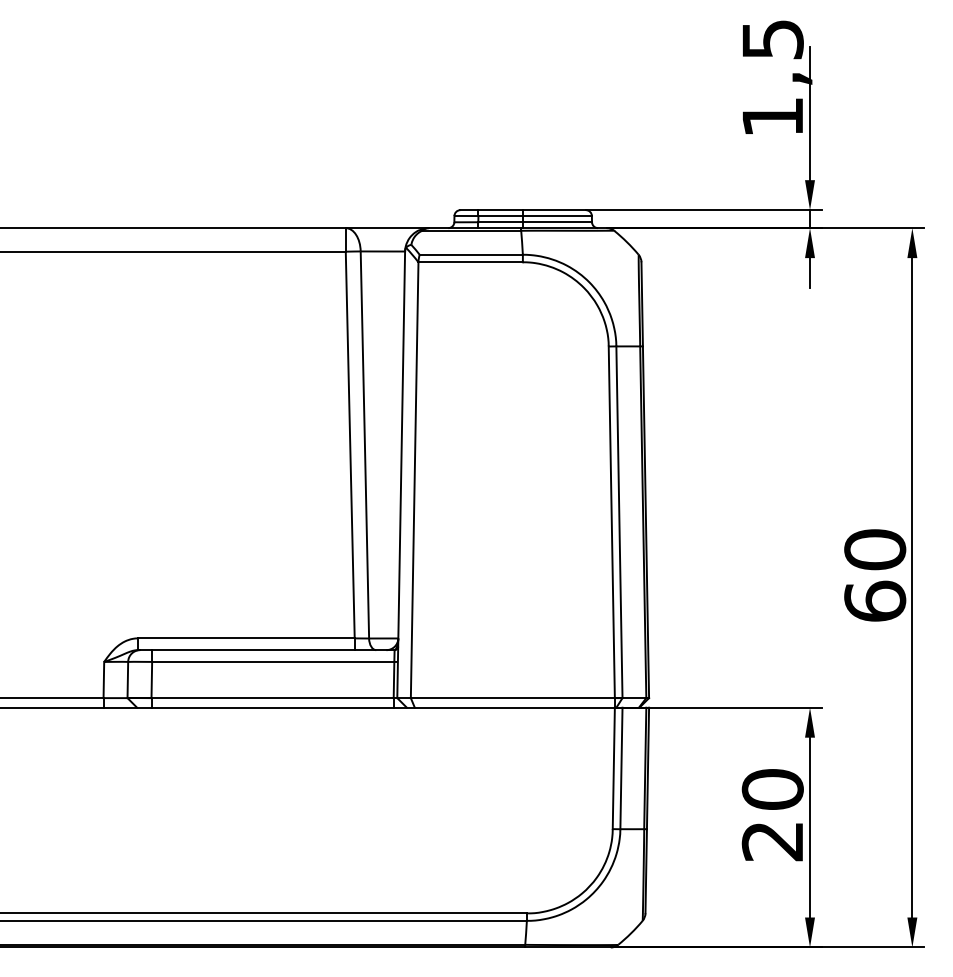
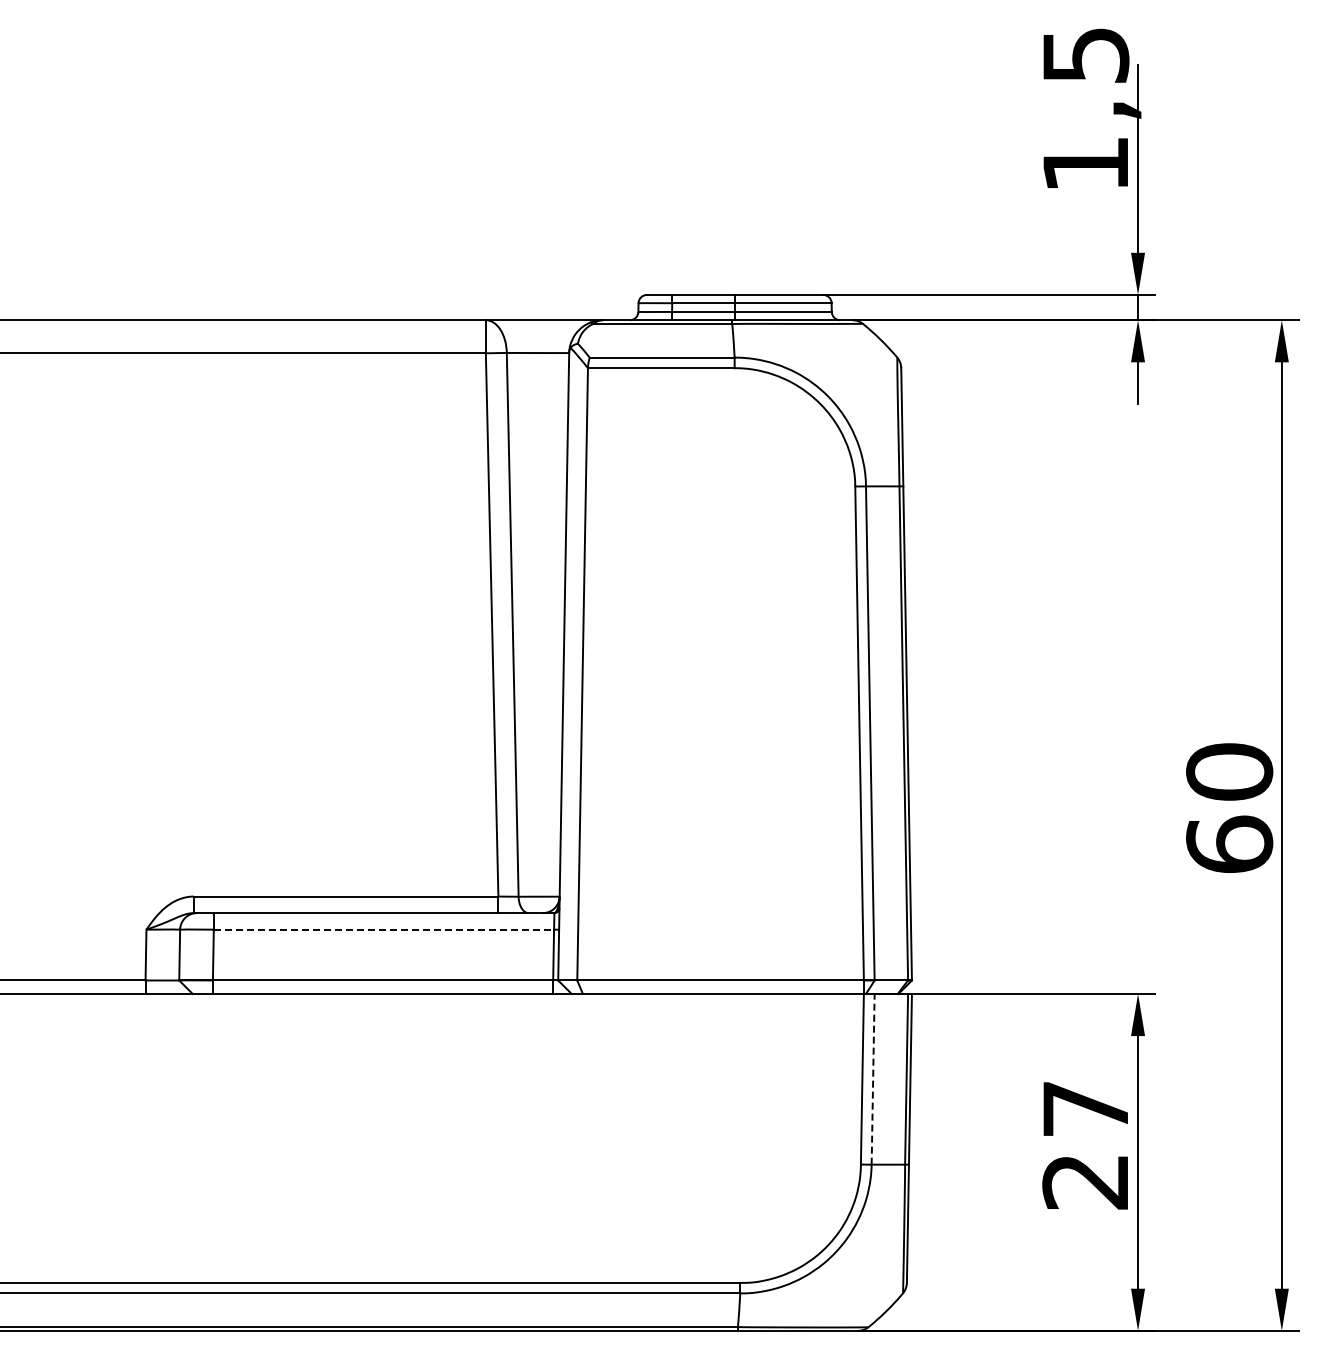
line: (273, 661) -> (384, 929), solid -> dashed
line: (621, 767) -> (873, 1078), solid -> dashed
text: (772, 789) -> (1085, 1108), 20 -> 27

